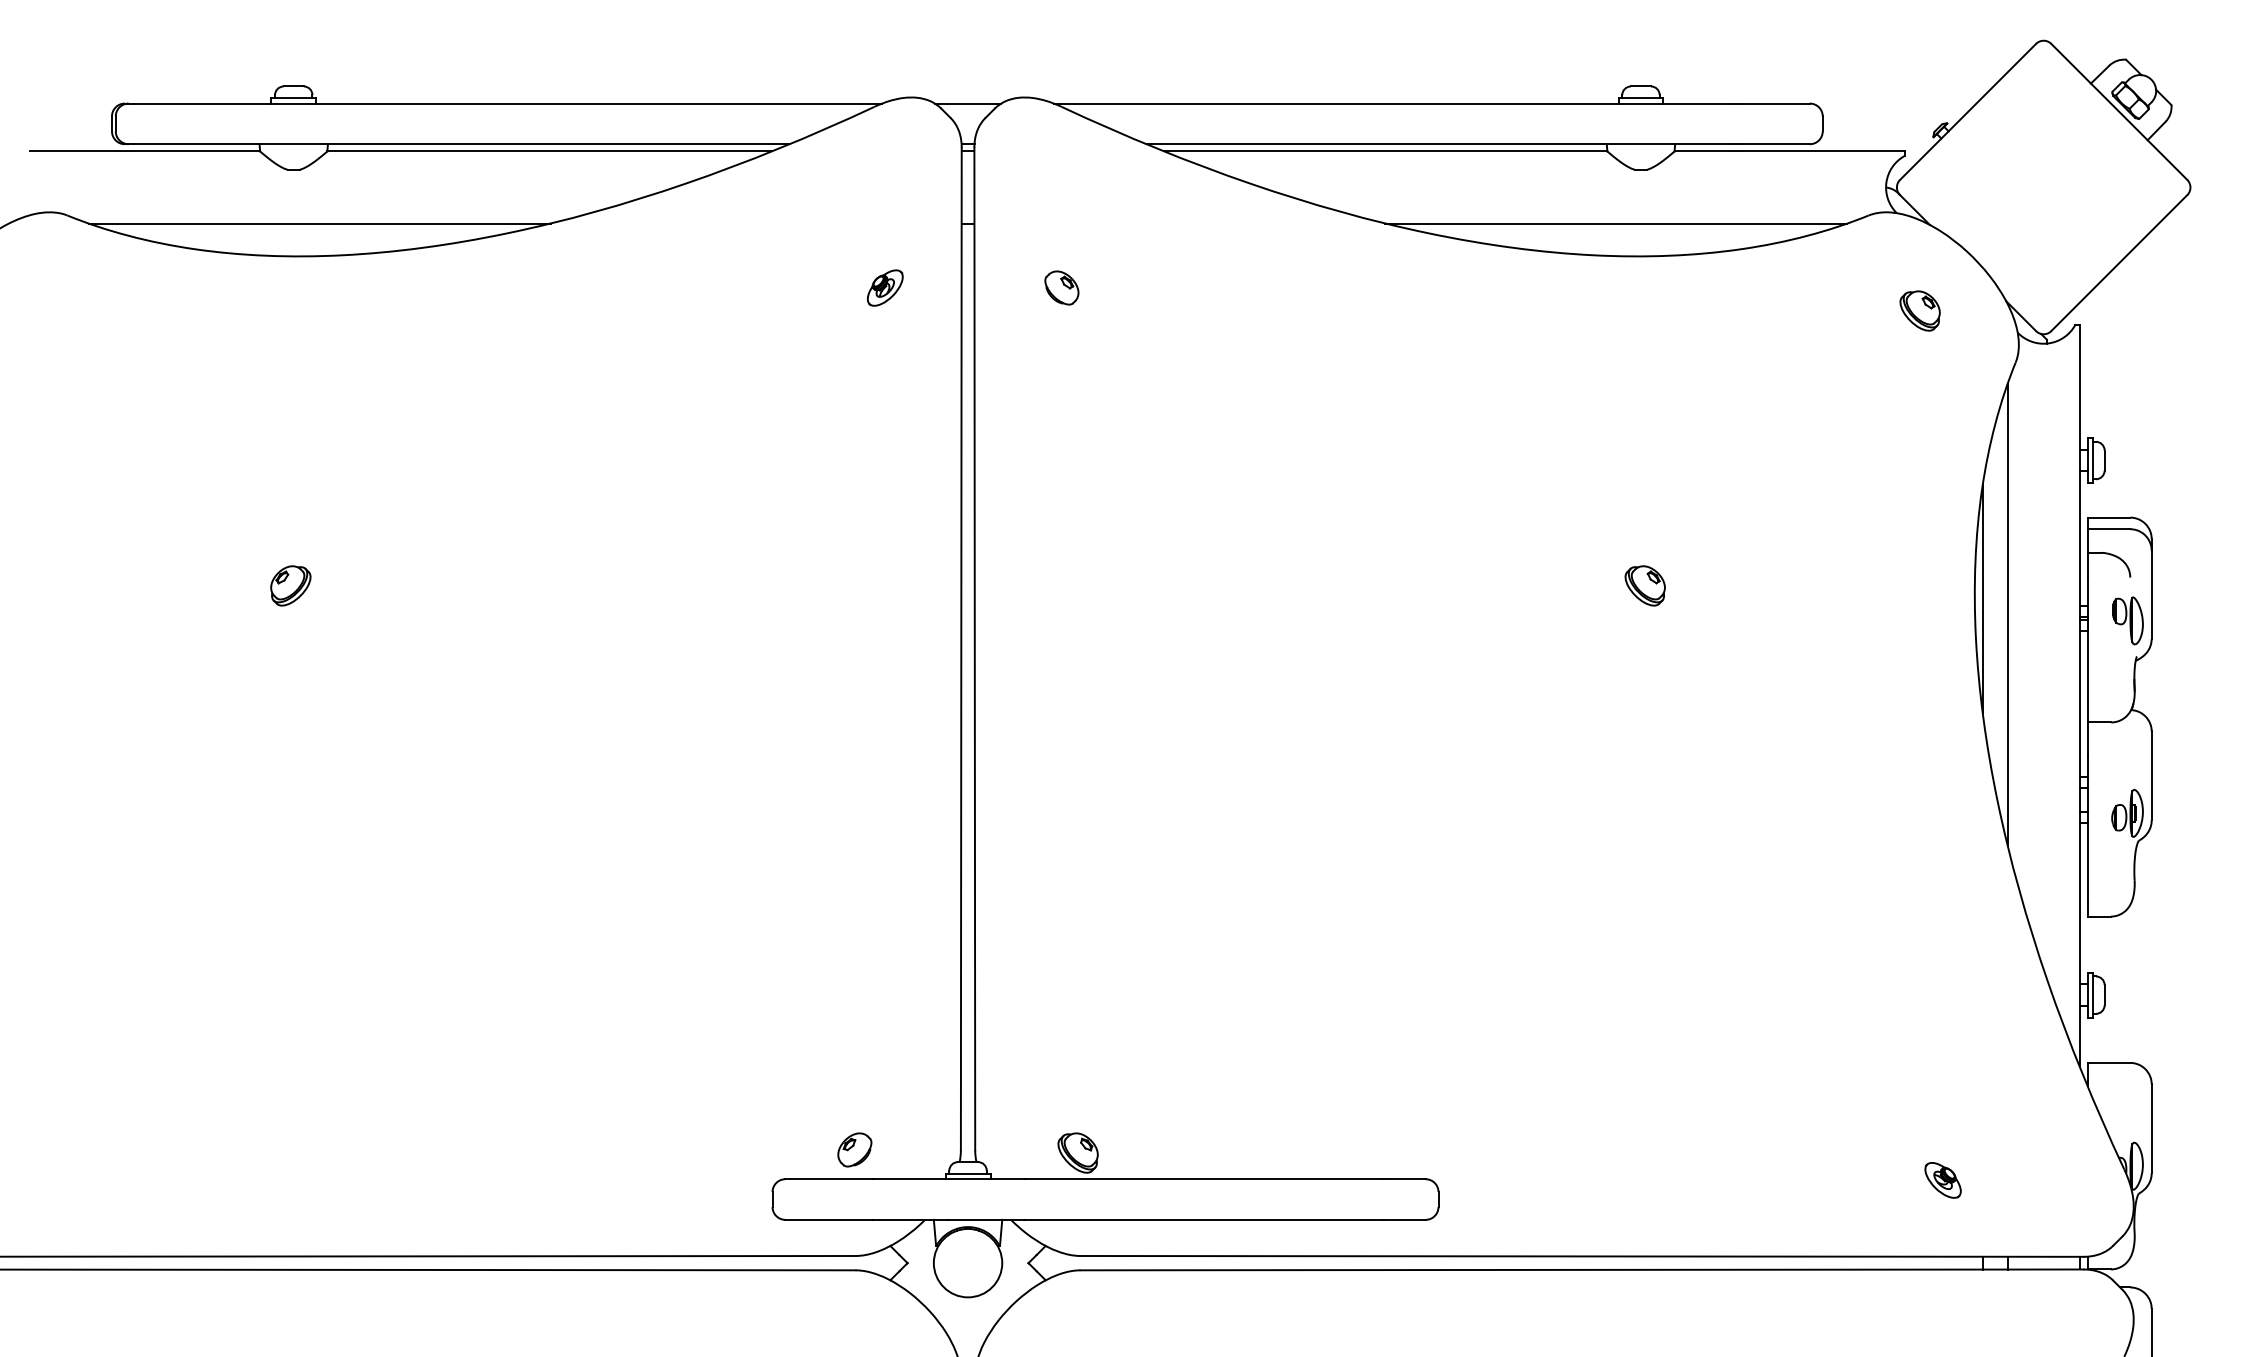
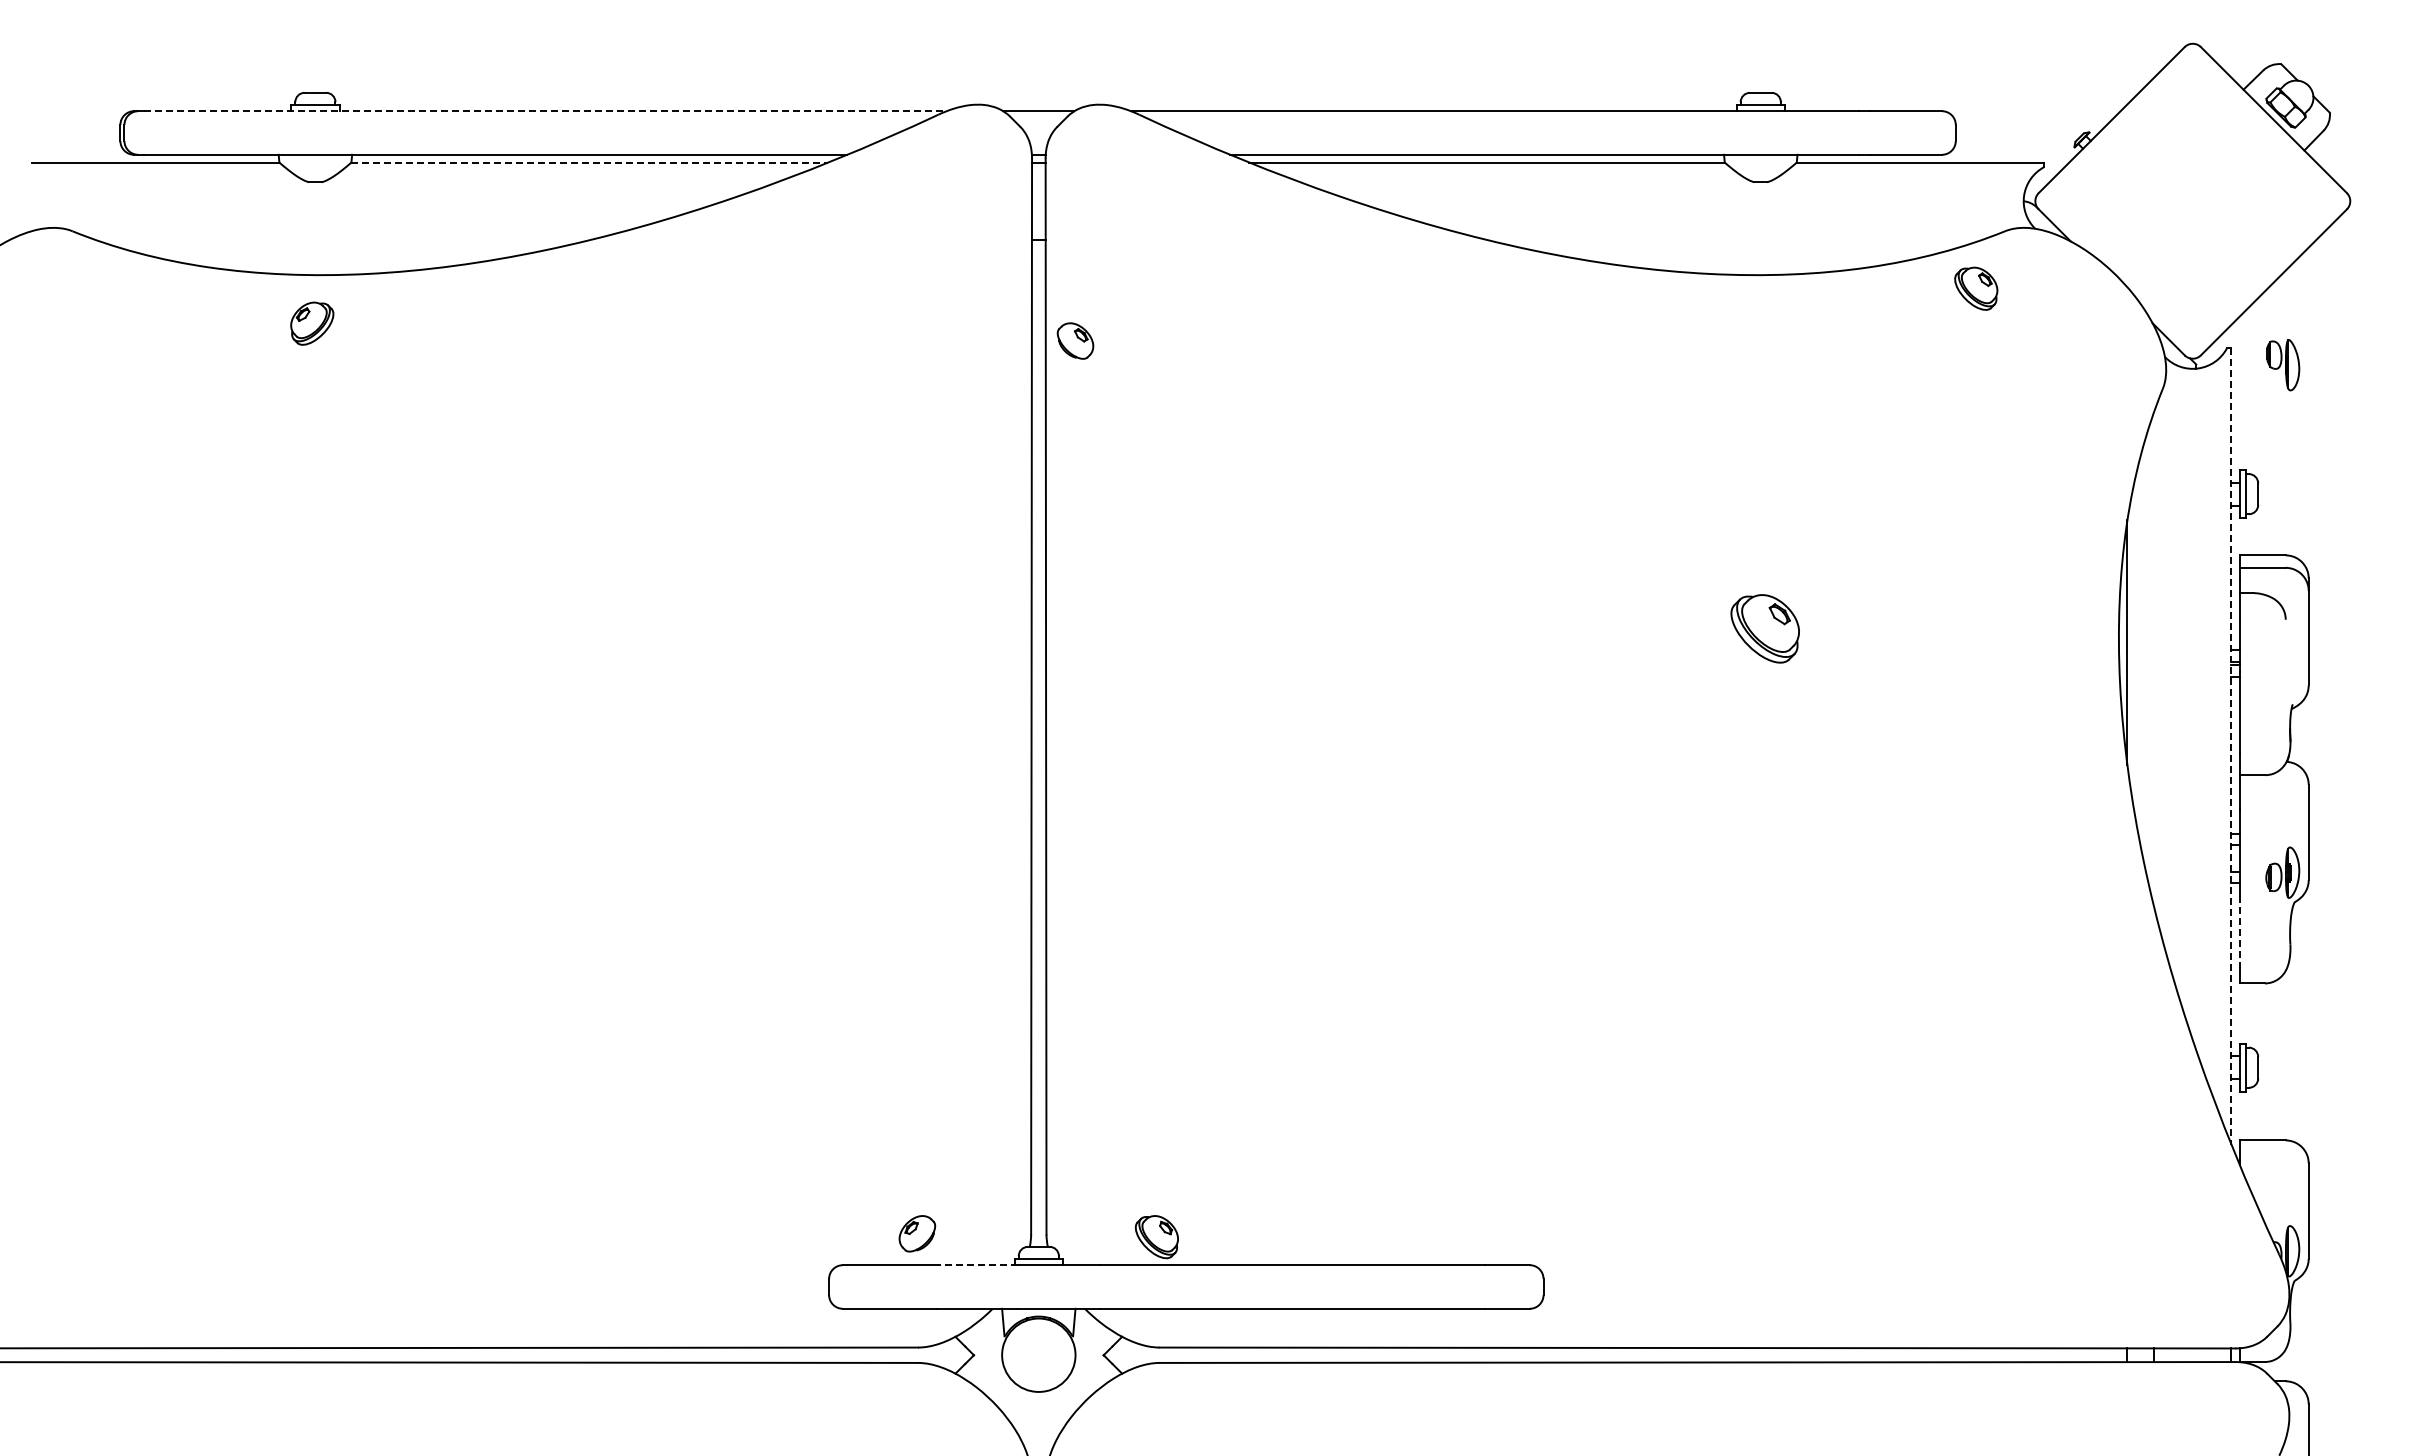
line: (509, 103) -> (546, 111), solid -> dashed
line: (550, 151) -> (590, 162), solid -> dashed
line: (319, 223) -> (343, 239), removed
line: (1616, 223) -> (1734, 239), removed
part: (1061, 287) -> (1075, 340), moved
part: (884, 288) -> (949, 309), removed
part: (1920, 310) -> (1976, 288), moved
part: (291, 585) -> (312, 323), moved
part: (1645, 585) -> (1765, 628), size x1.6
line: (2007, 614) -> (2154, 659), removed
part: (2128, 621) -> (2283, 365), moved
line: (2079, 696) -> (2231, 747), solid -> dashed
line: (2087, 869) -> (2239, 932), solid -> dashed
line: (910, 1179) -> (977, 1265), solid -> dashed
part: (1942, 1180) -> (2084, 1266), removed

